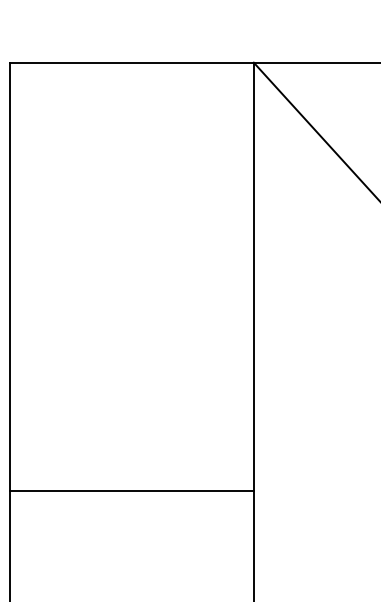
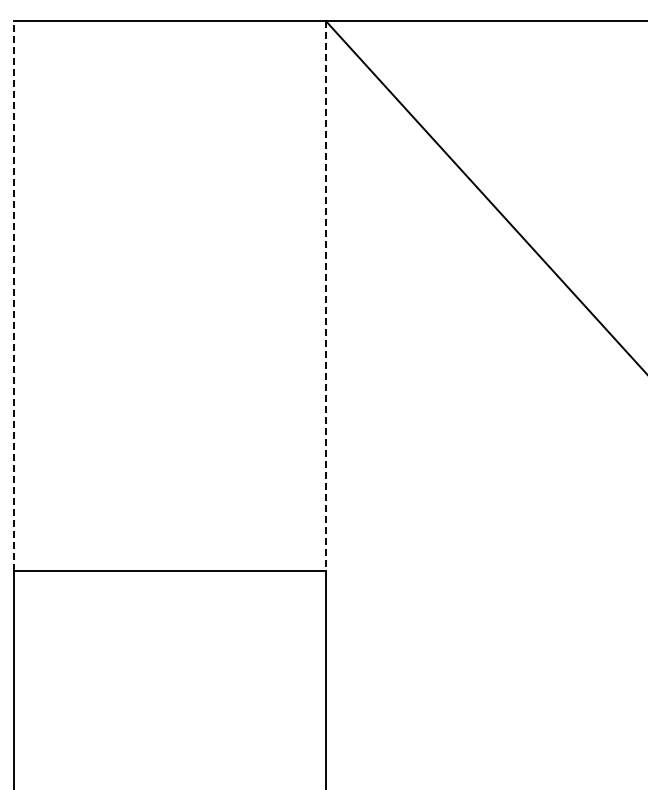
line: (10, 276) -> (13, 295), solid -> dashed
line: (253, 276) -> (325, 295), solid -> dashed

